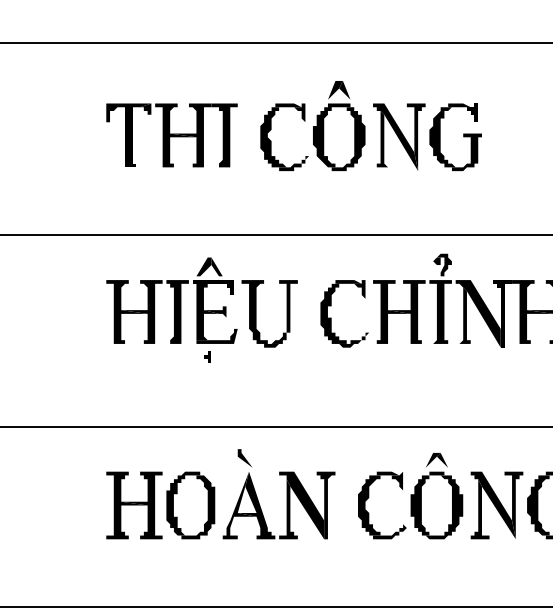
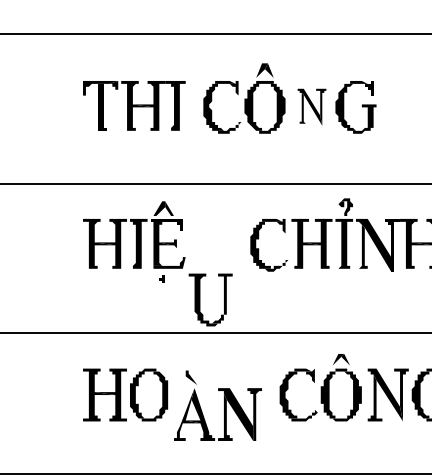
part: (399, 136) -> (312, 106), size x0.7
part: (256, 313) -> (200, 299), moved
part: (286, 494) -> (223, 405), moved

